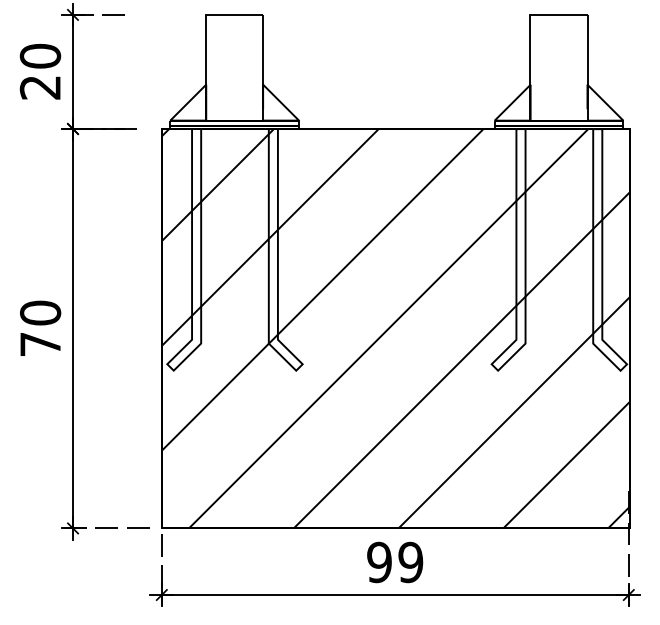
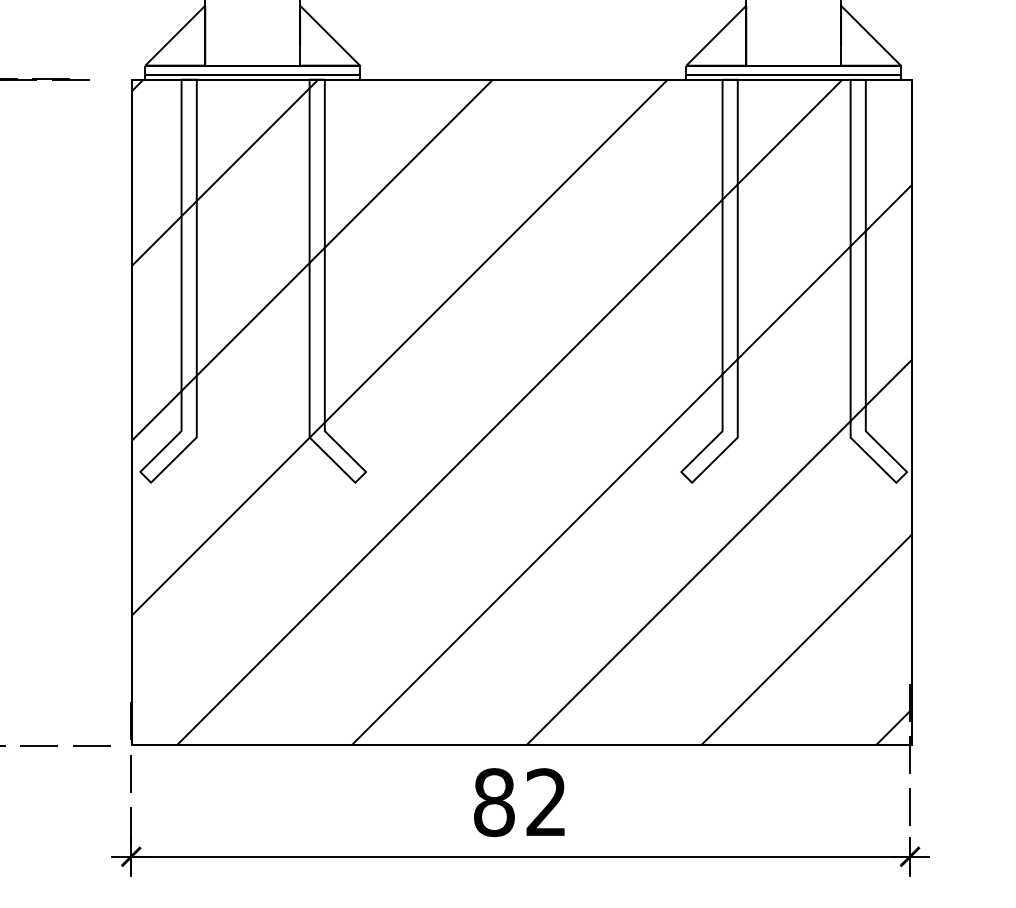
text: (395, 562) -> (520, 802), 99 -> 82

